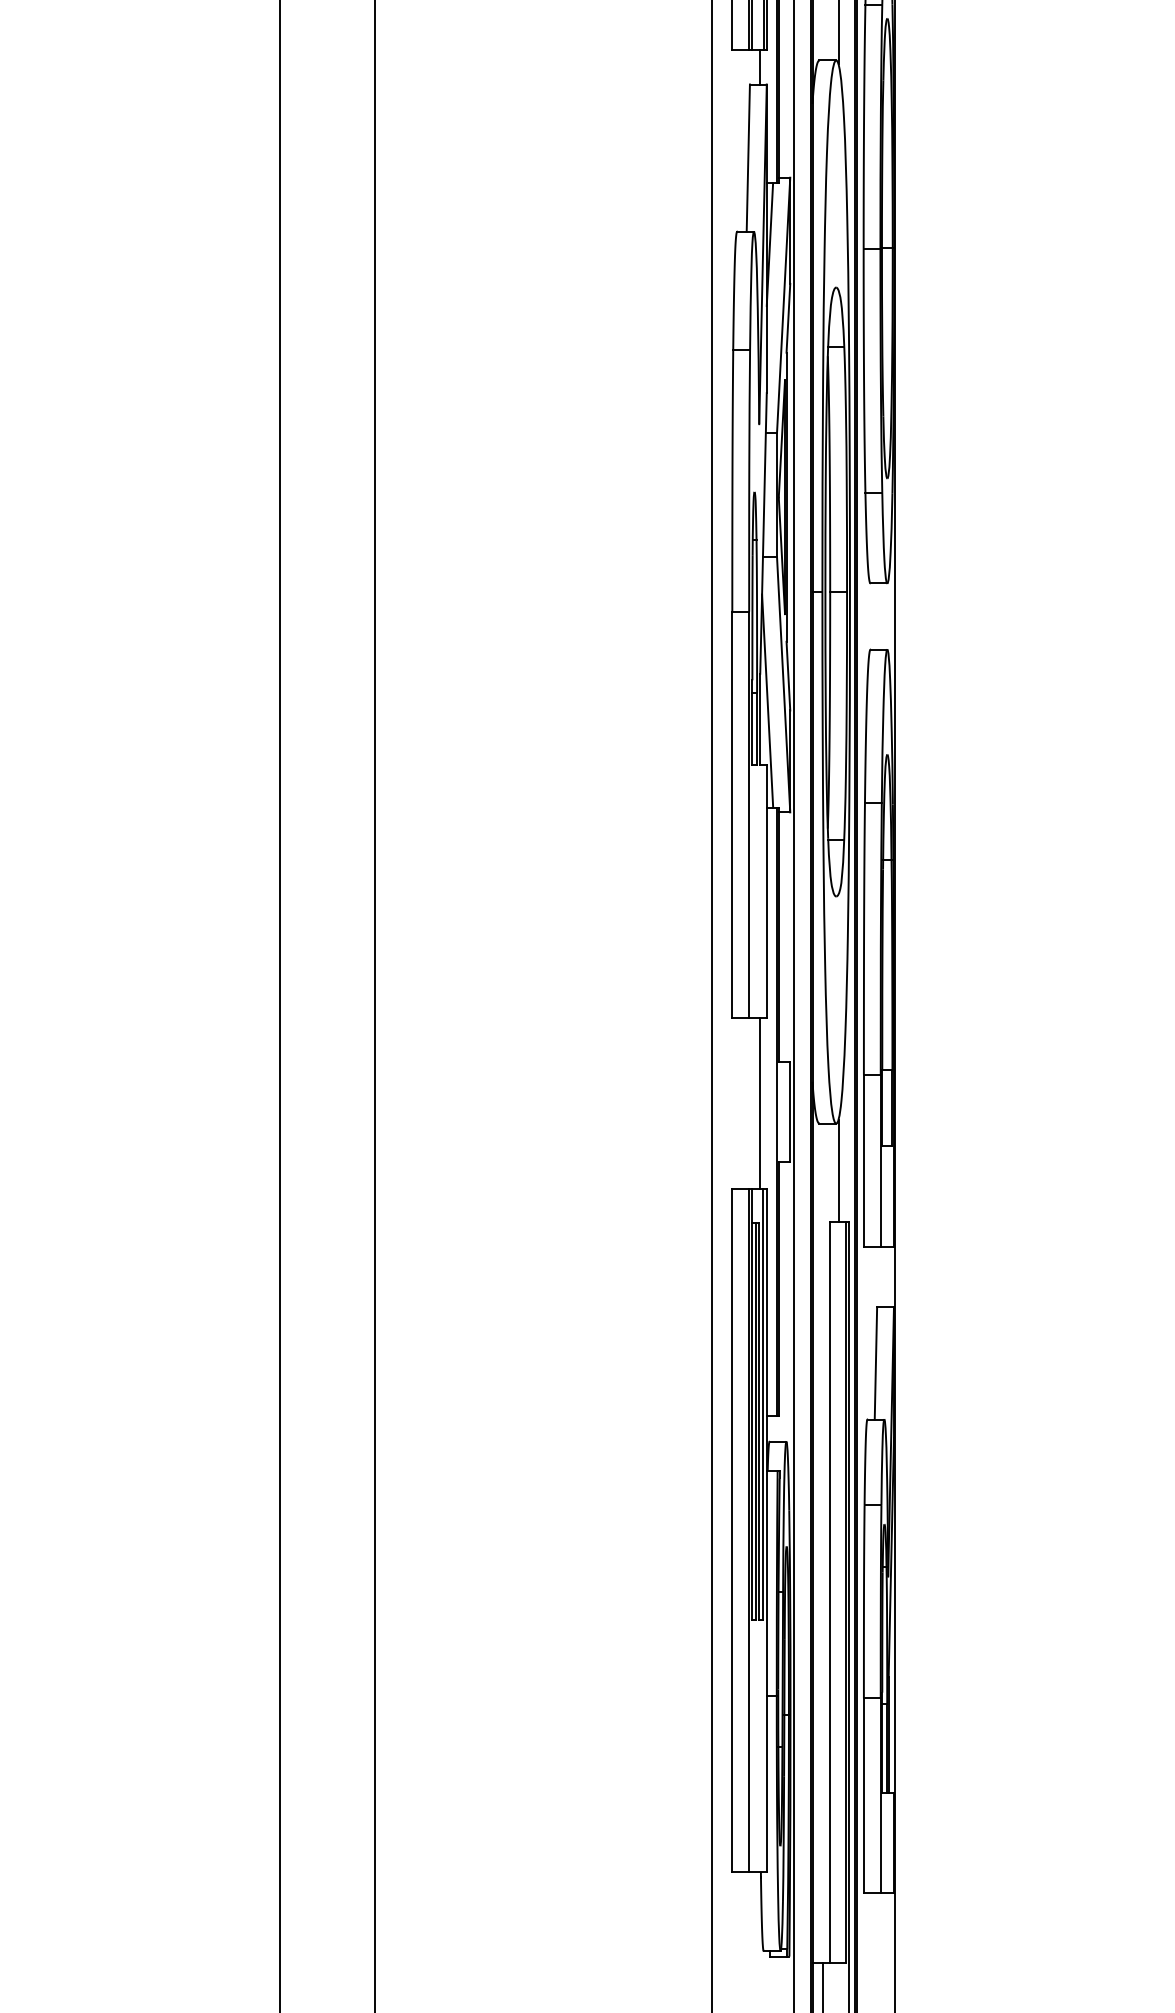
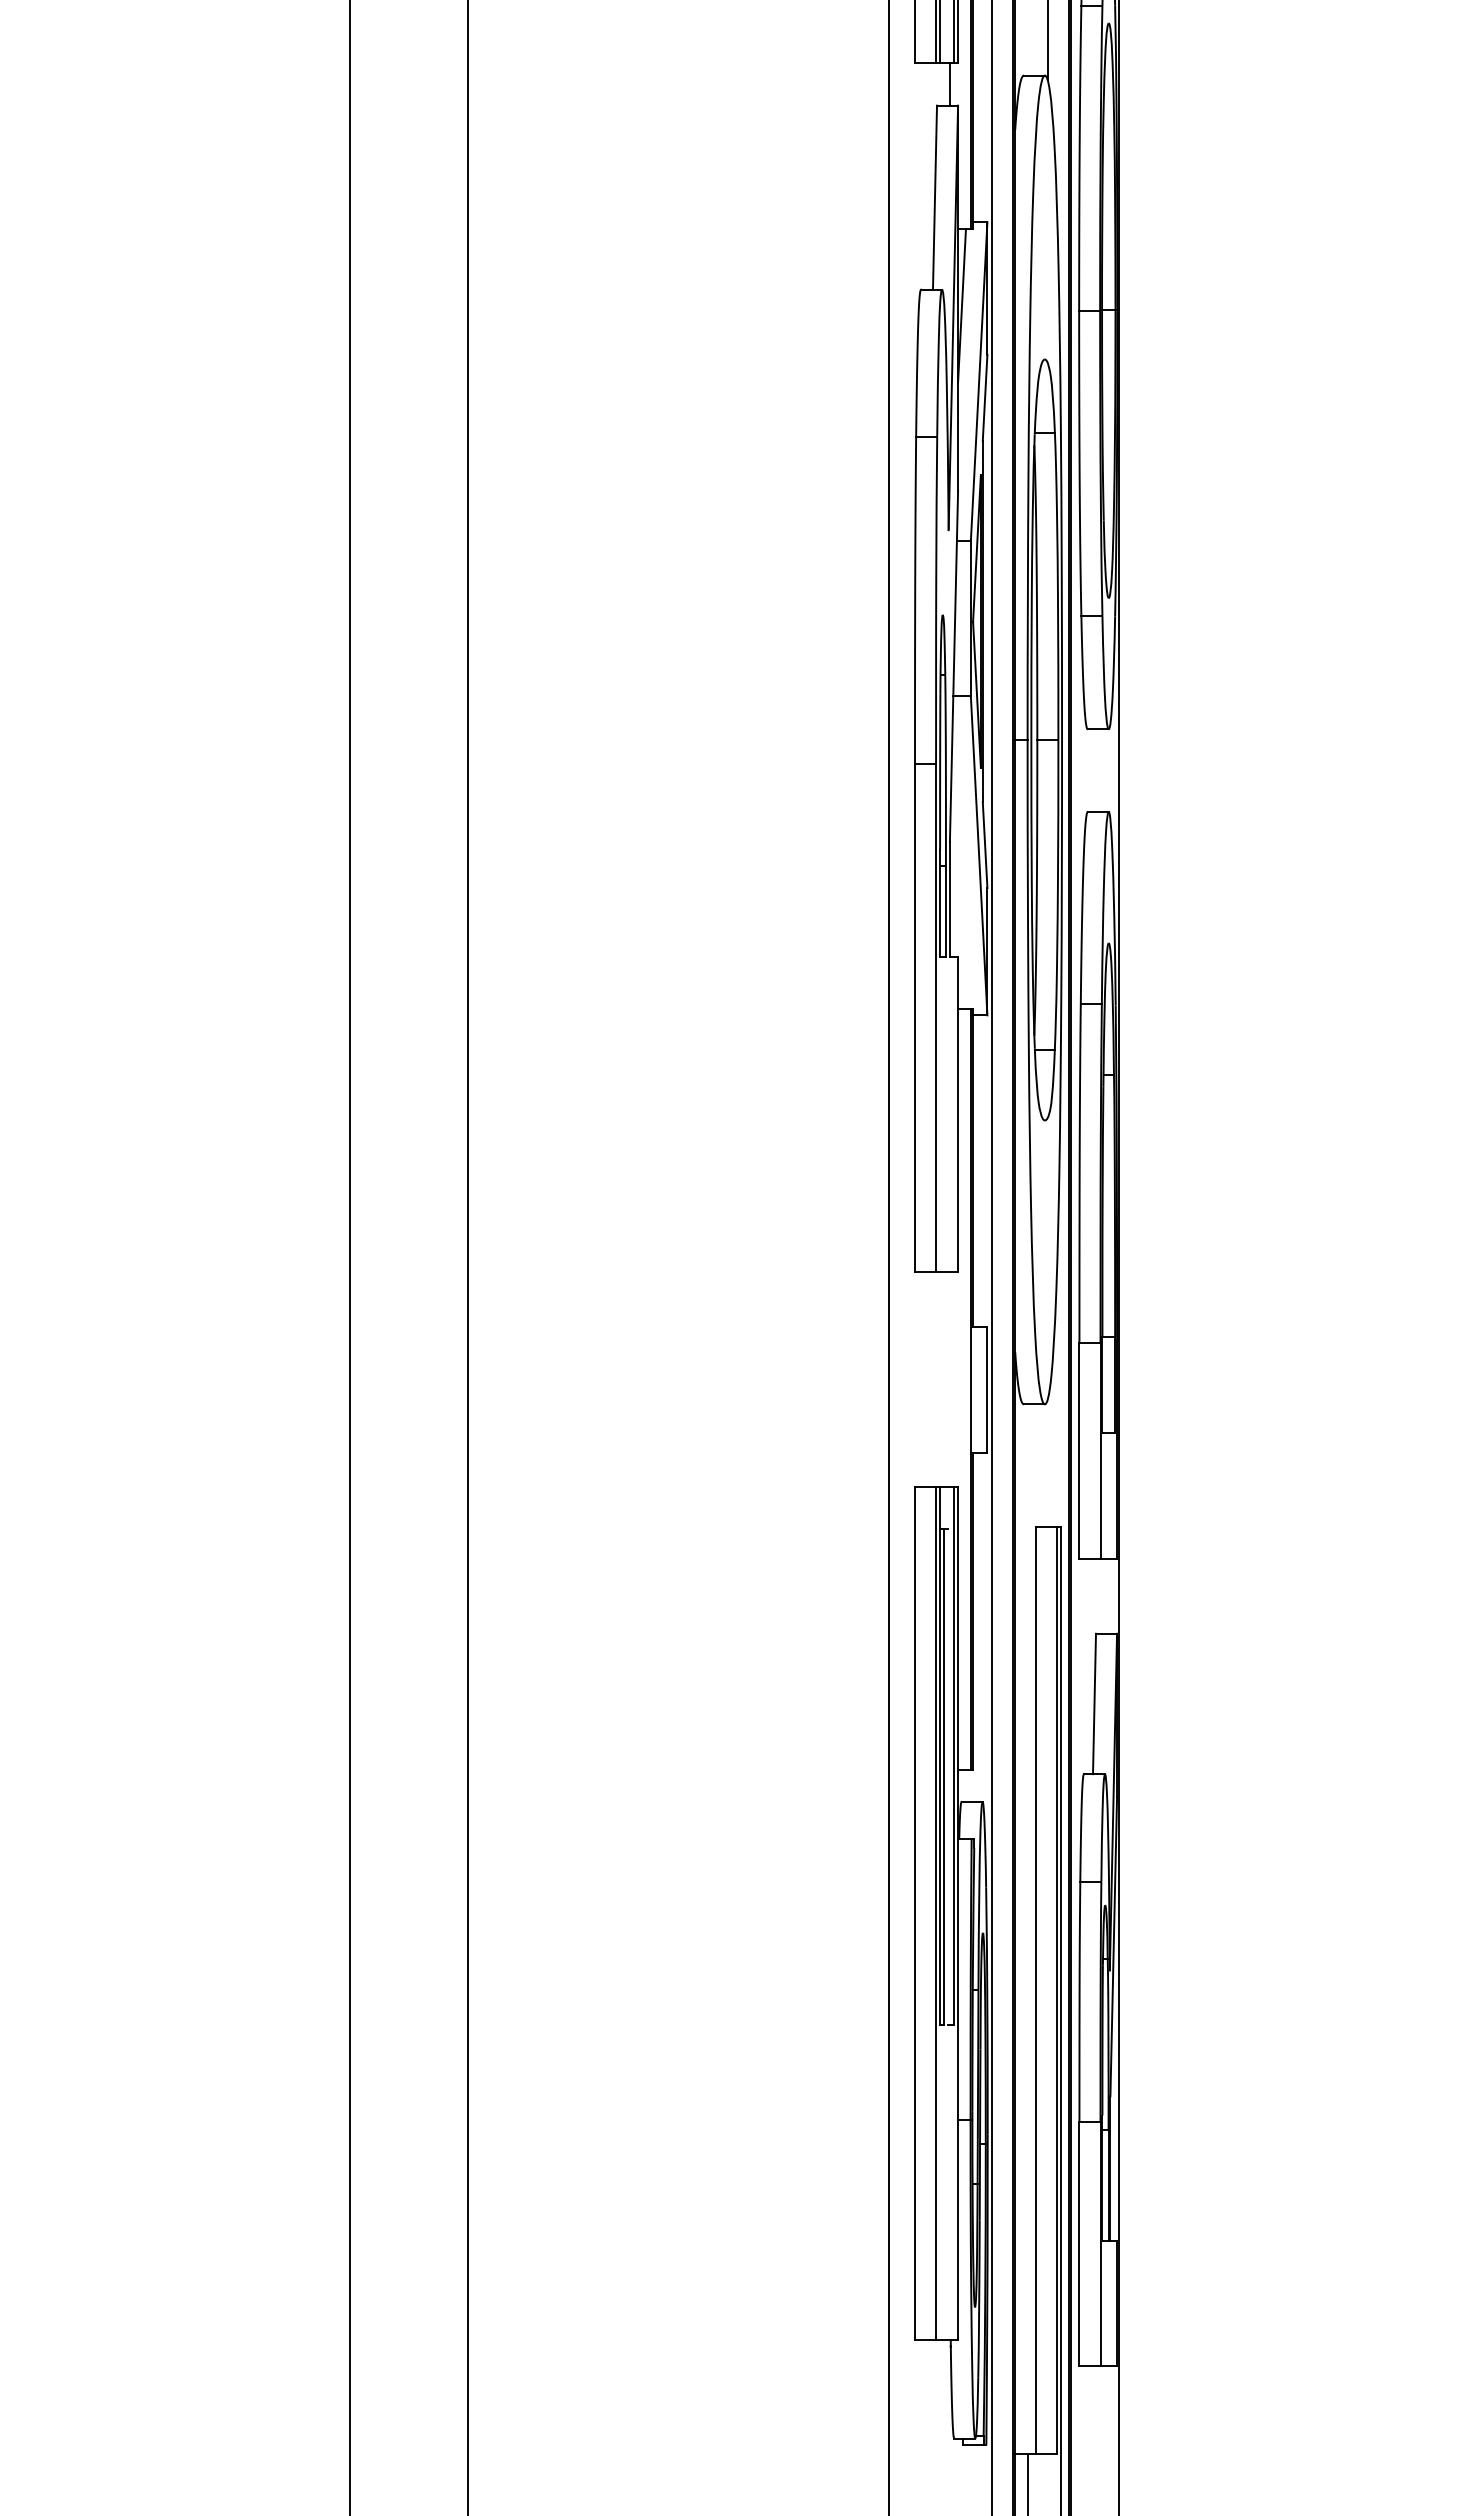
line: (767, 701) -> (959, 876), removed
line: (759, 1102) -> (949, 1378), removed
line: (838, 1170) -> (1047, 1463), removed
line: (759, 1421) -> (948, 1776), removed

